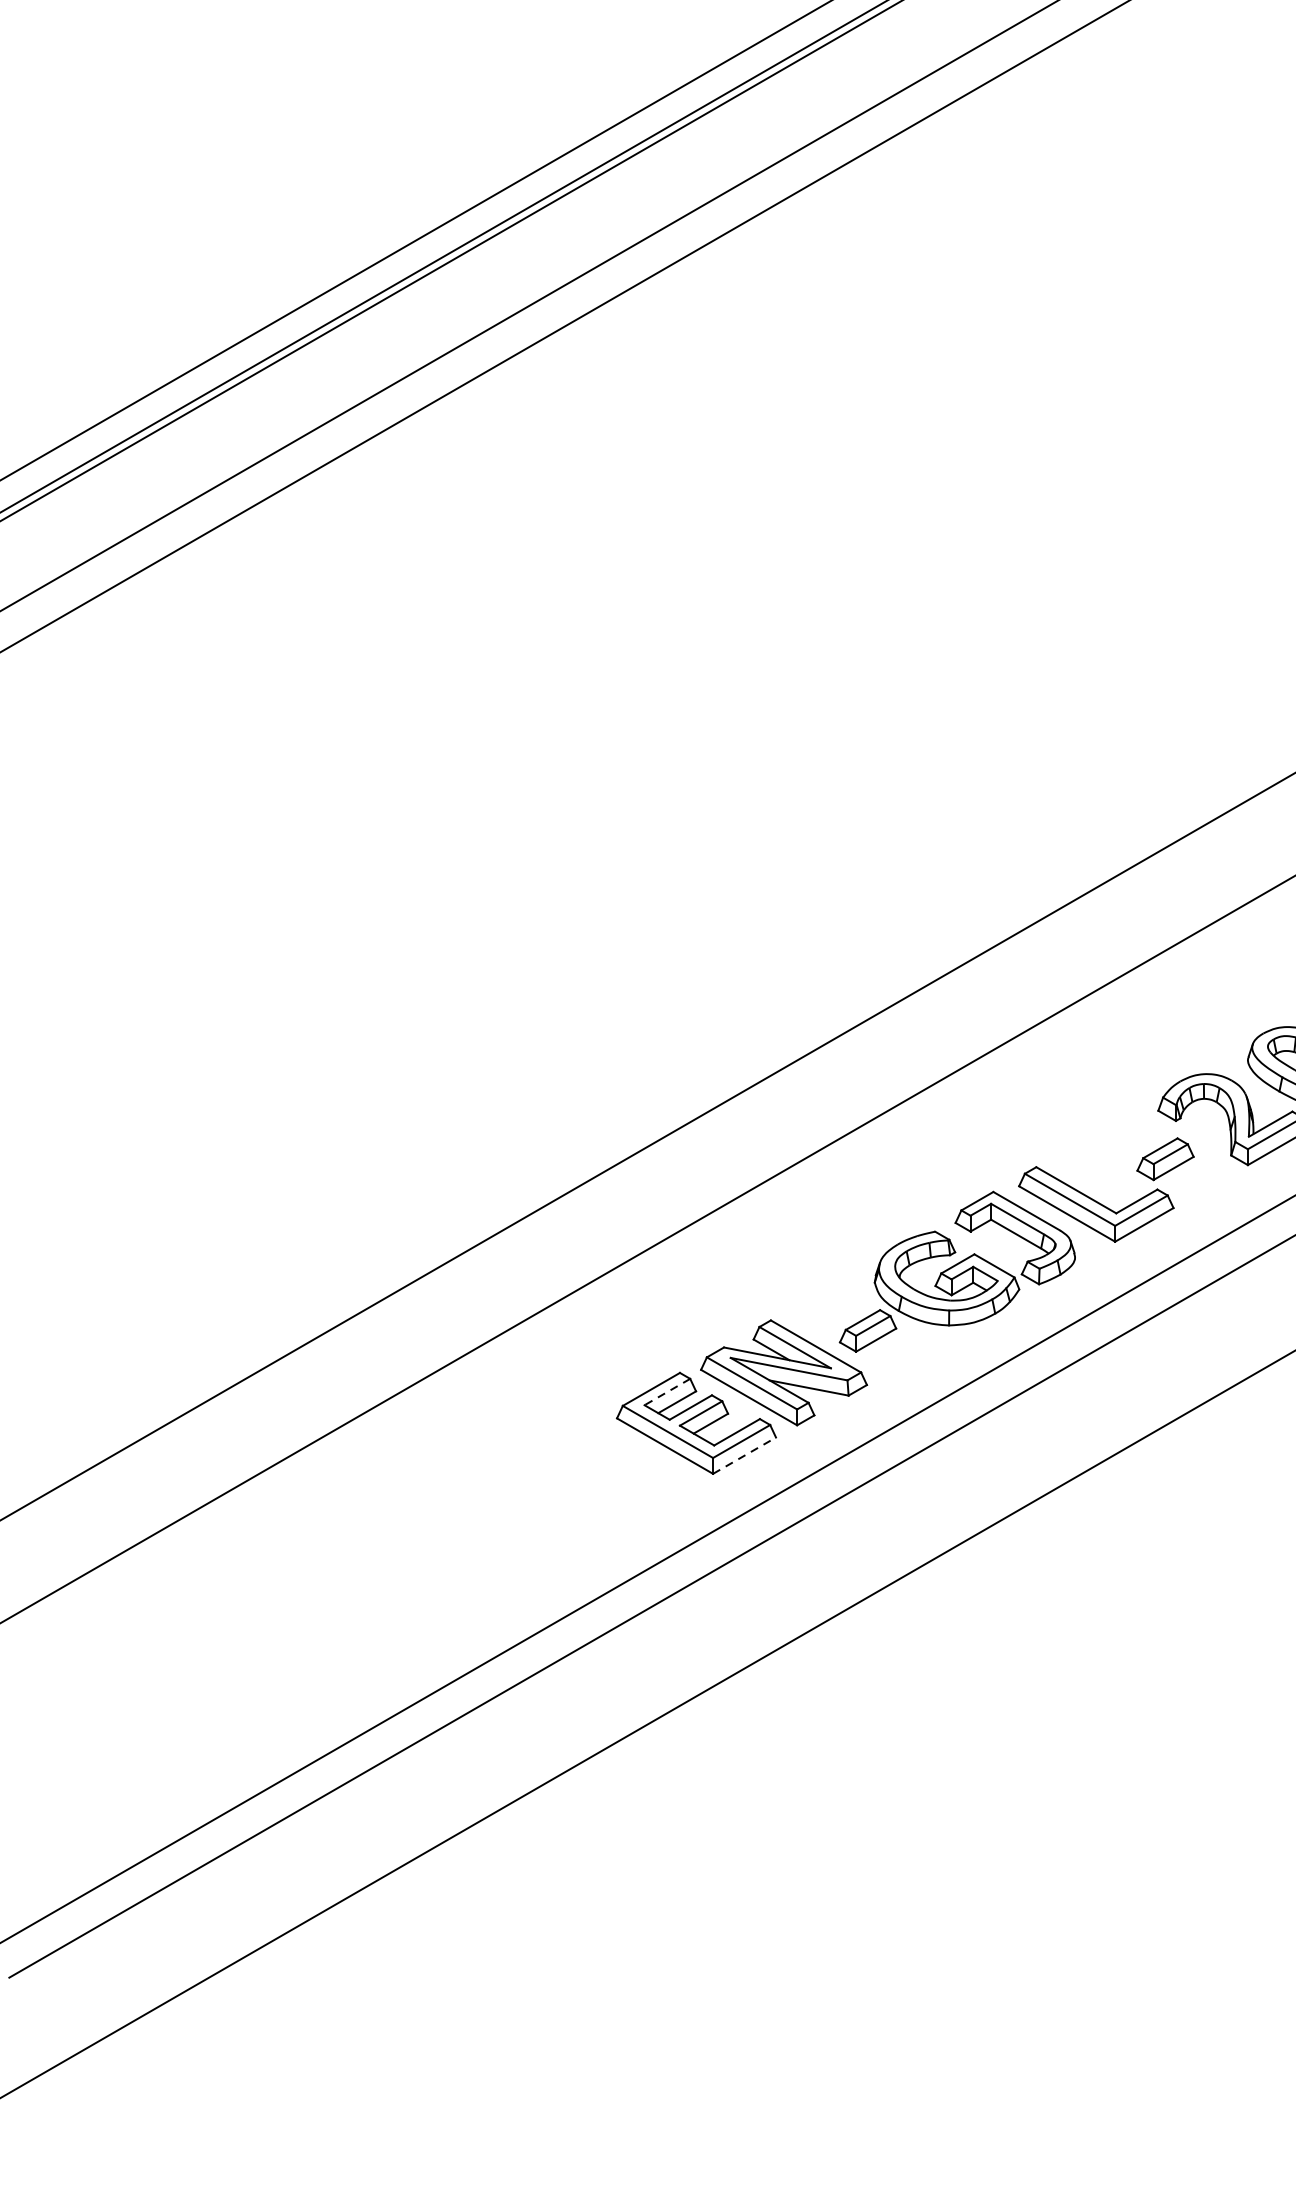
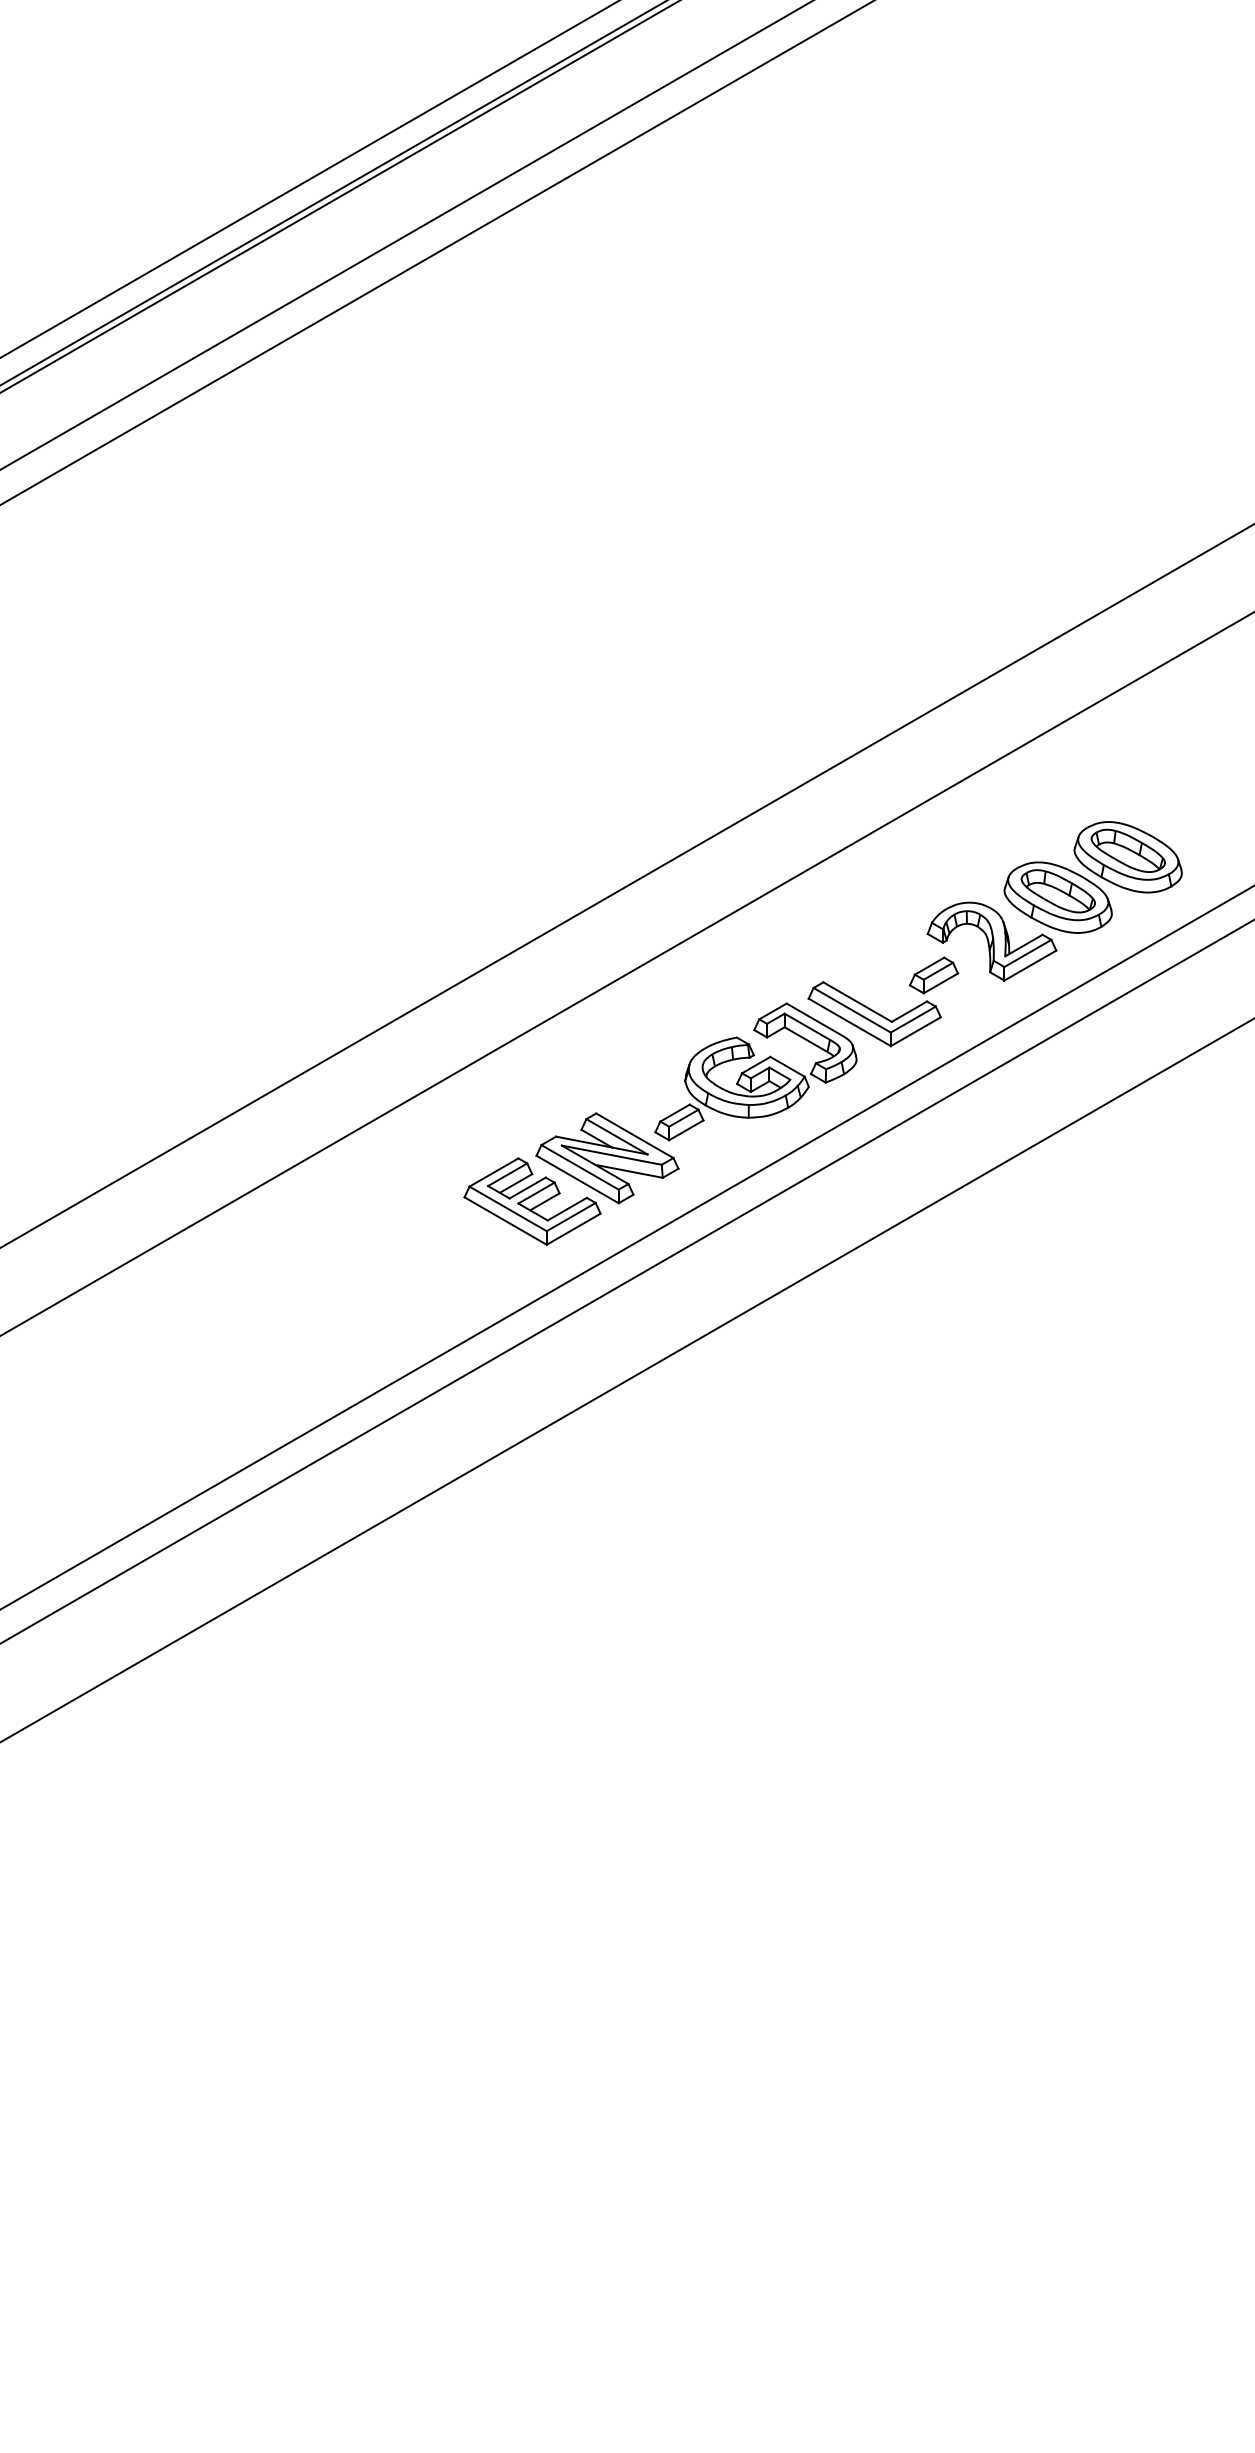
line: (667, 1391) -> (507, 1174), dashed -> solid
line: (745, 1454) -> (574, 1228), dashed -> solid

